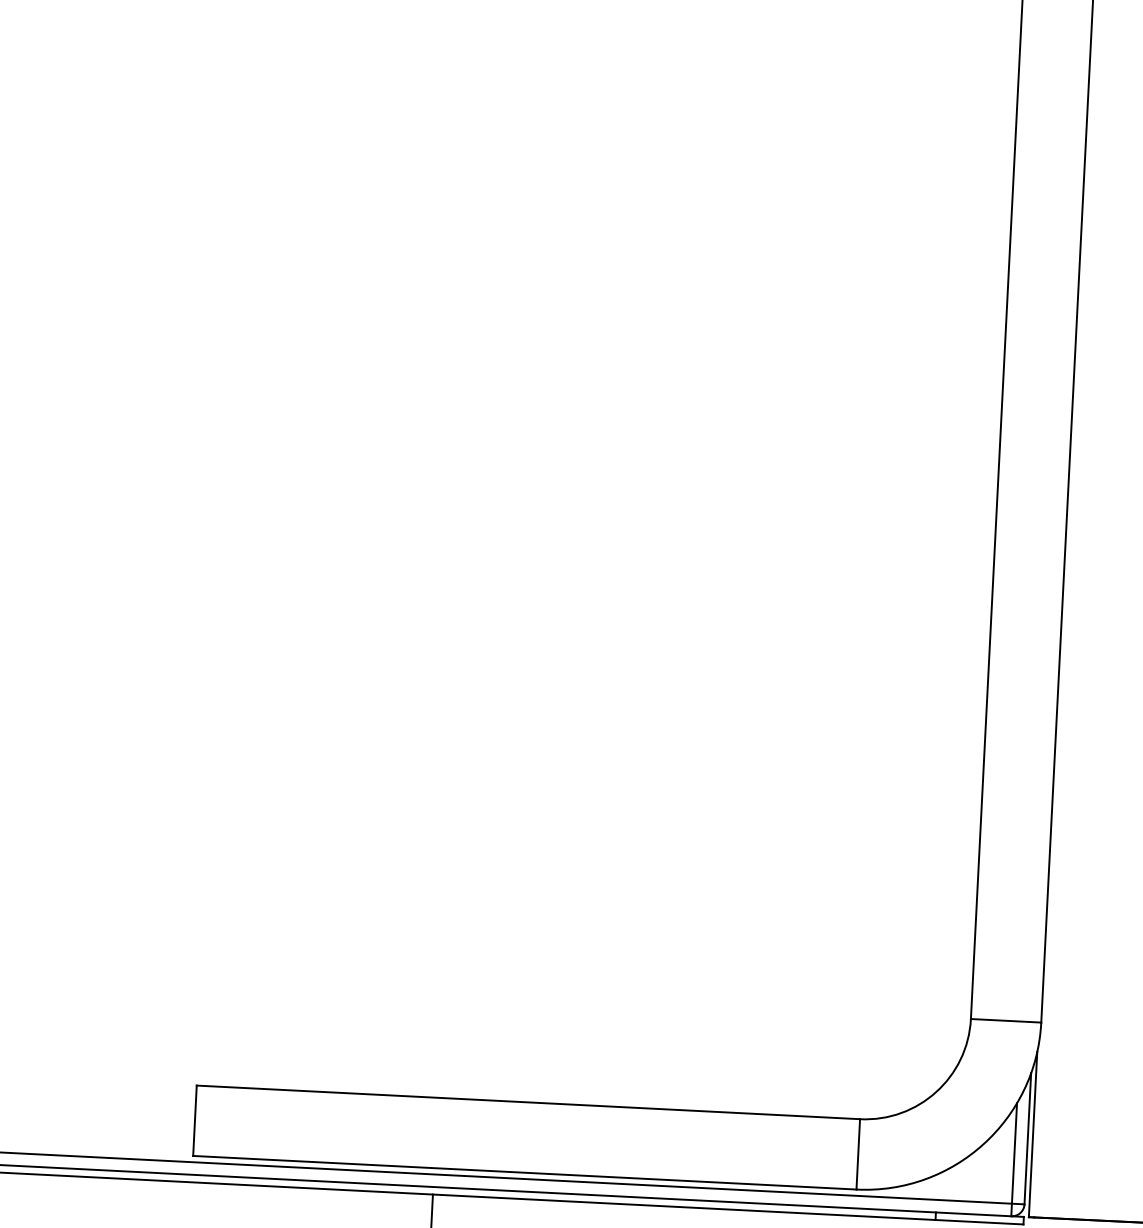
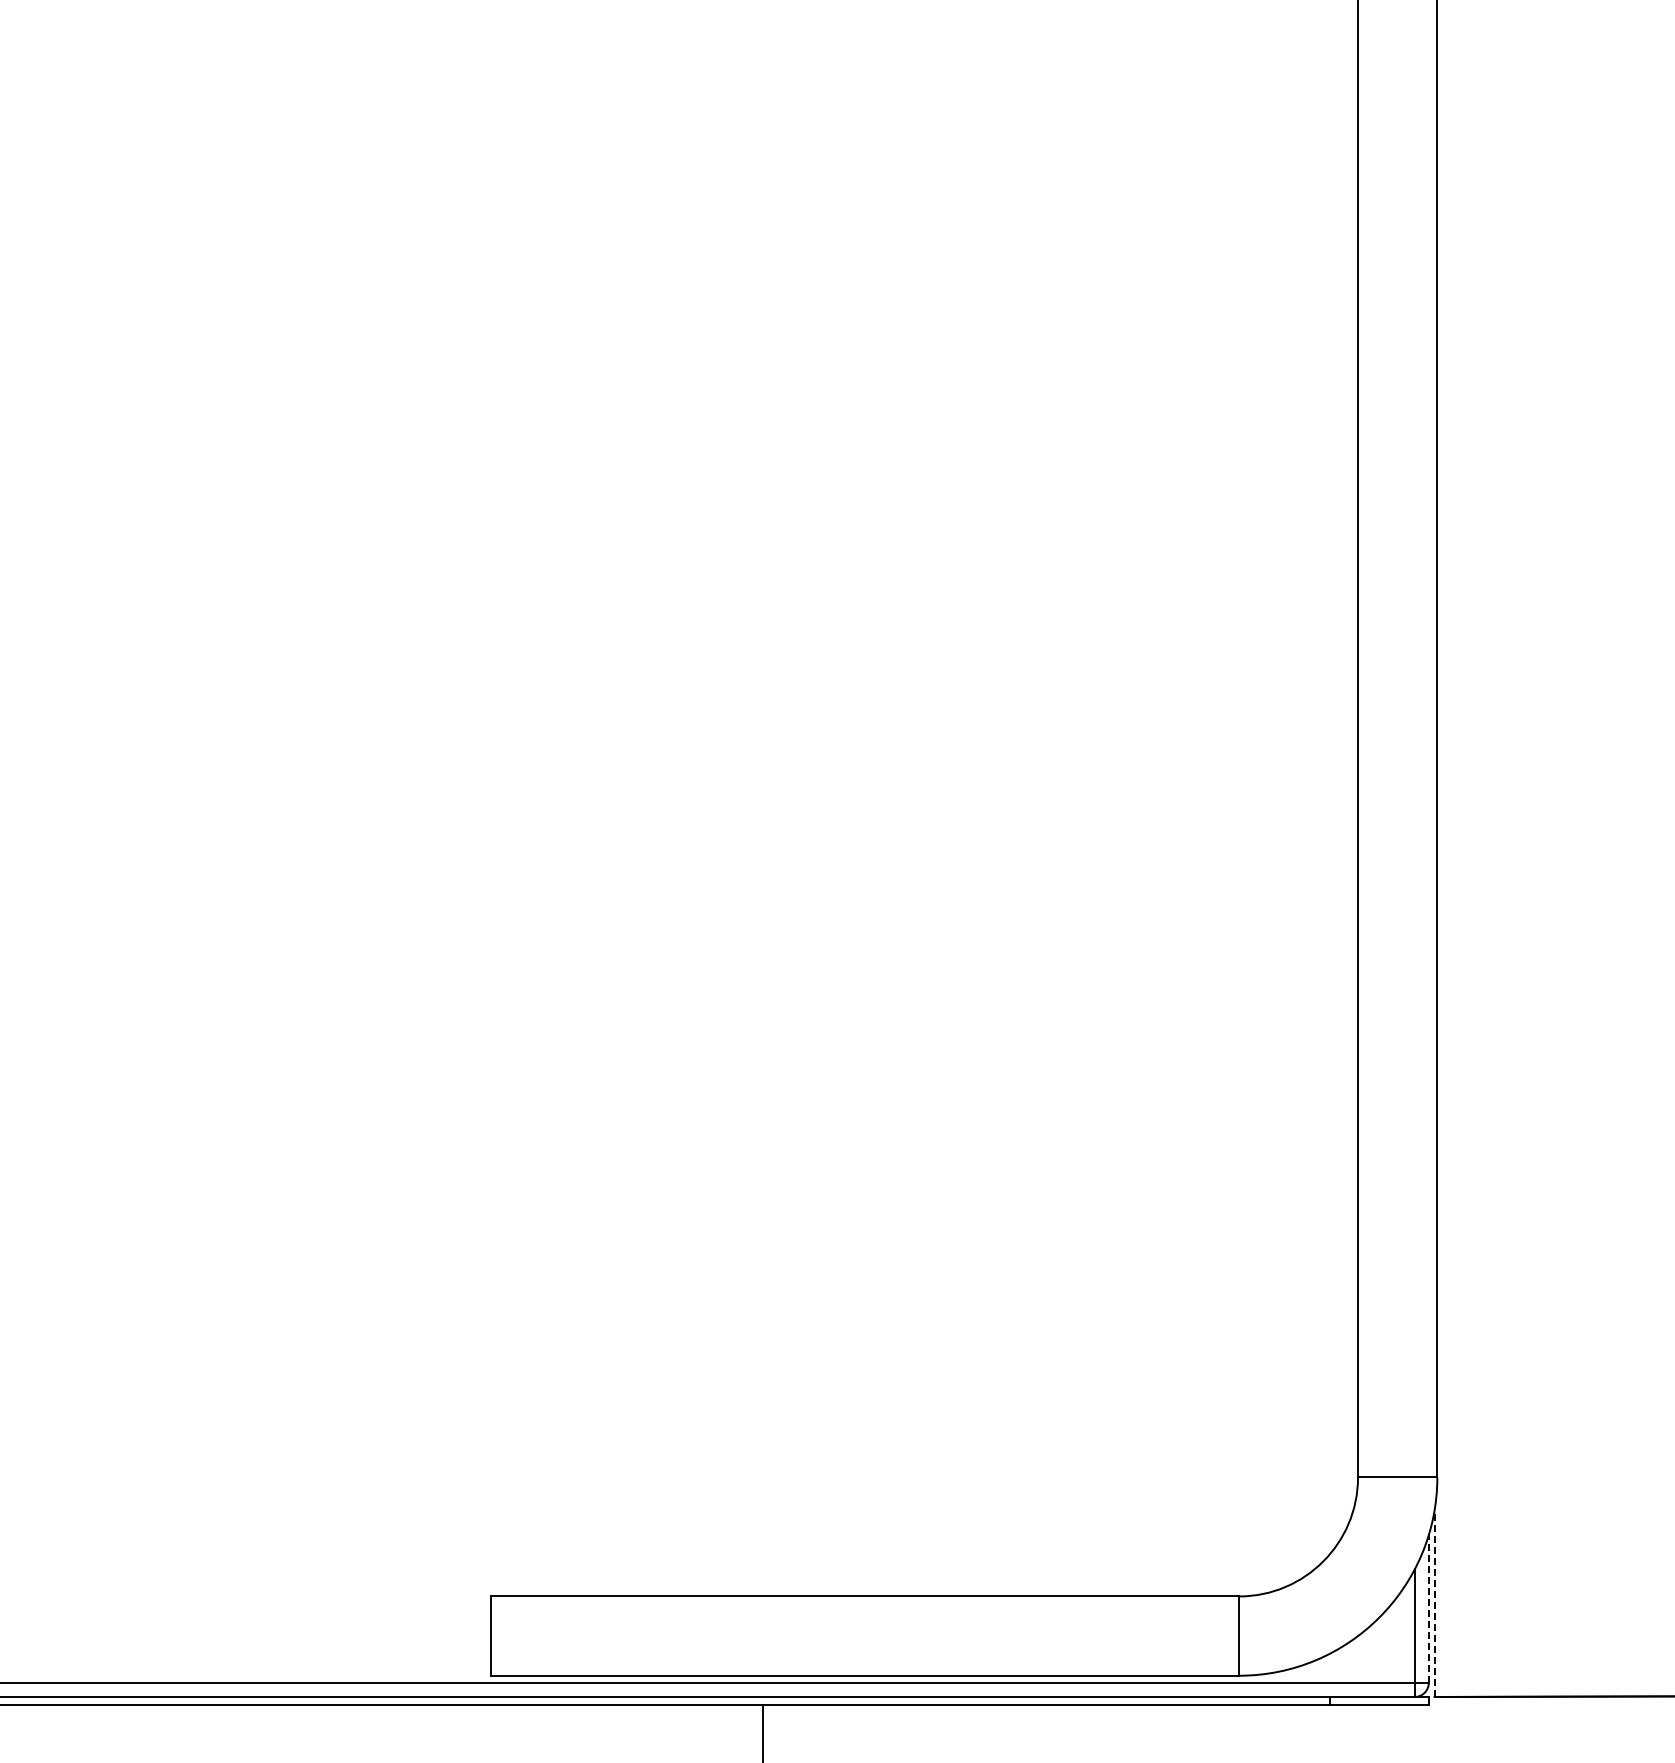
line: (1033, 1134) -> (1434, 1603), solid -> dashed
line: (1027, 1138) -> (1428, 1608), solid -> dashed

